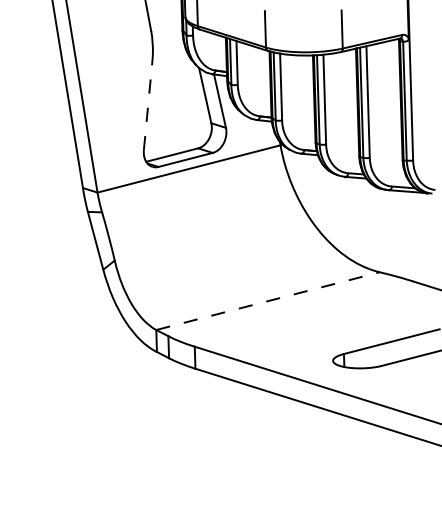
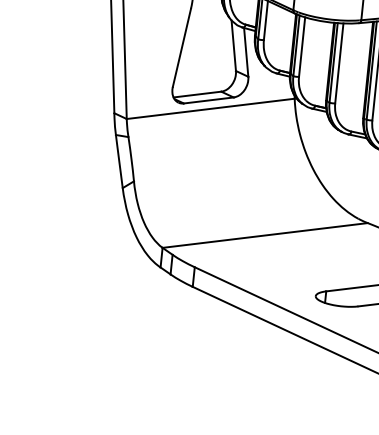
line: (148, 105) -> (182, 47), dashed -> solid
line: (268, 301) -> (265, 235), dashed -> solid

